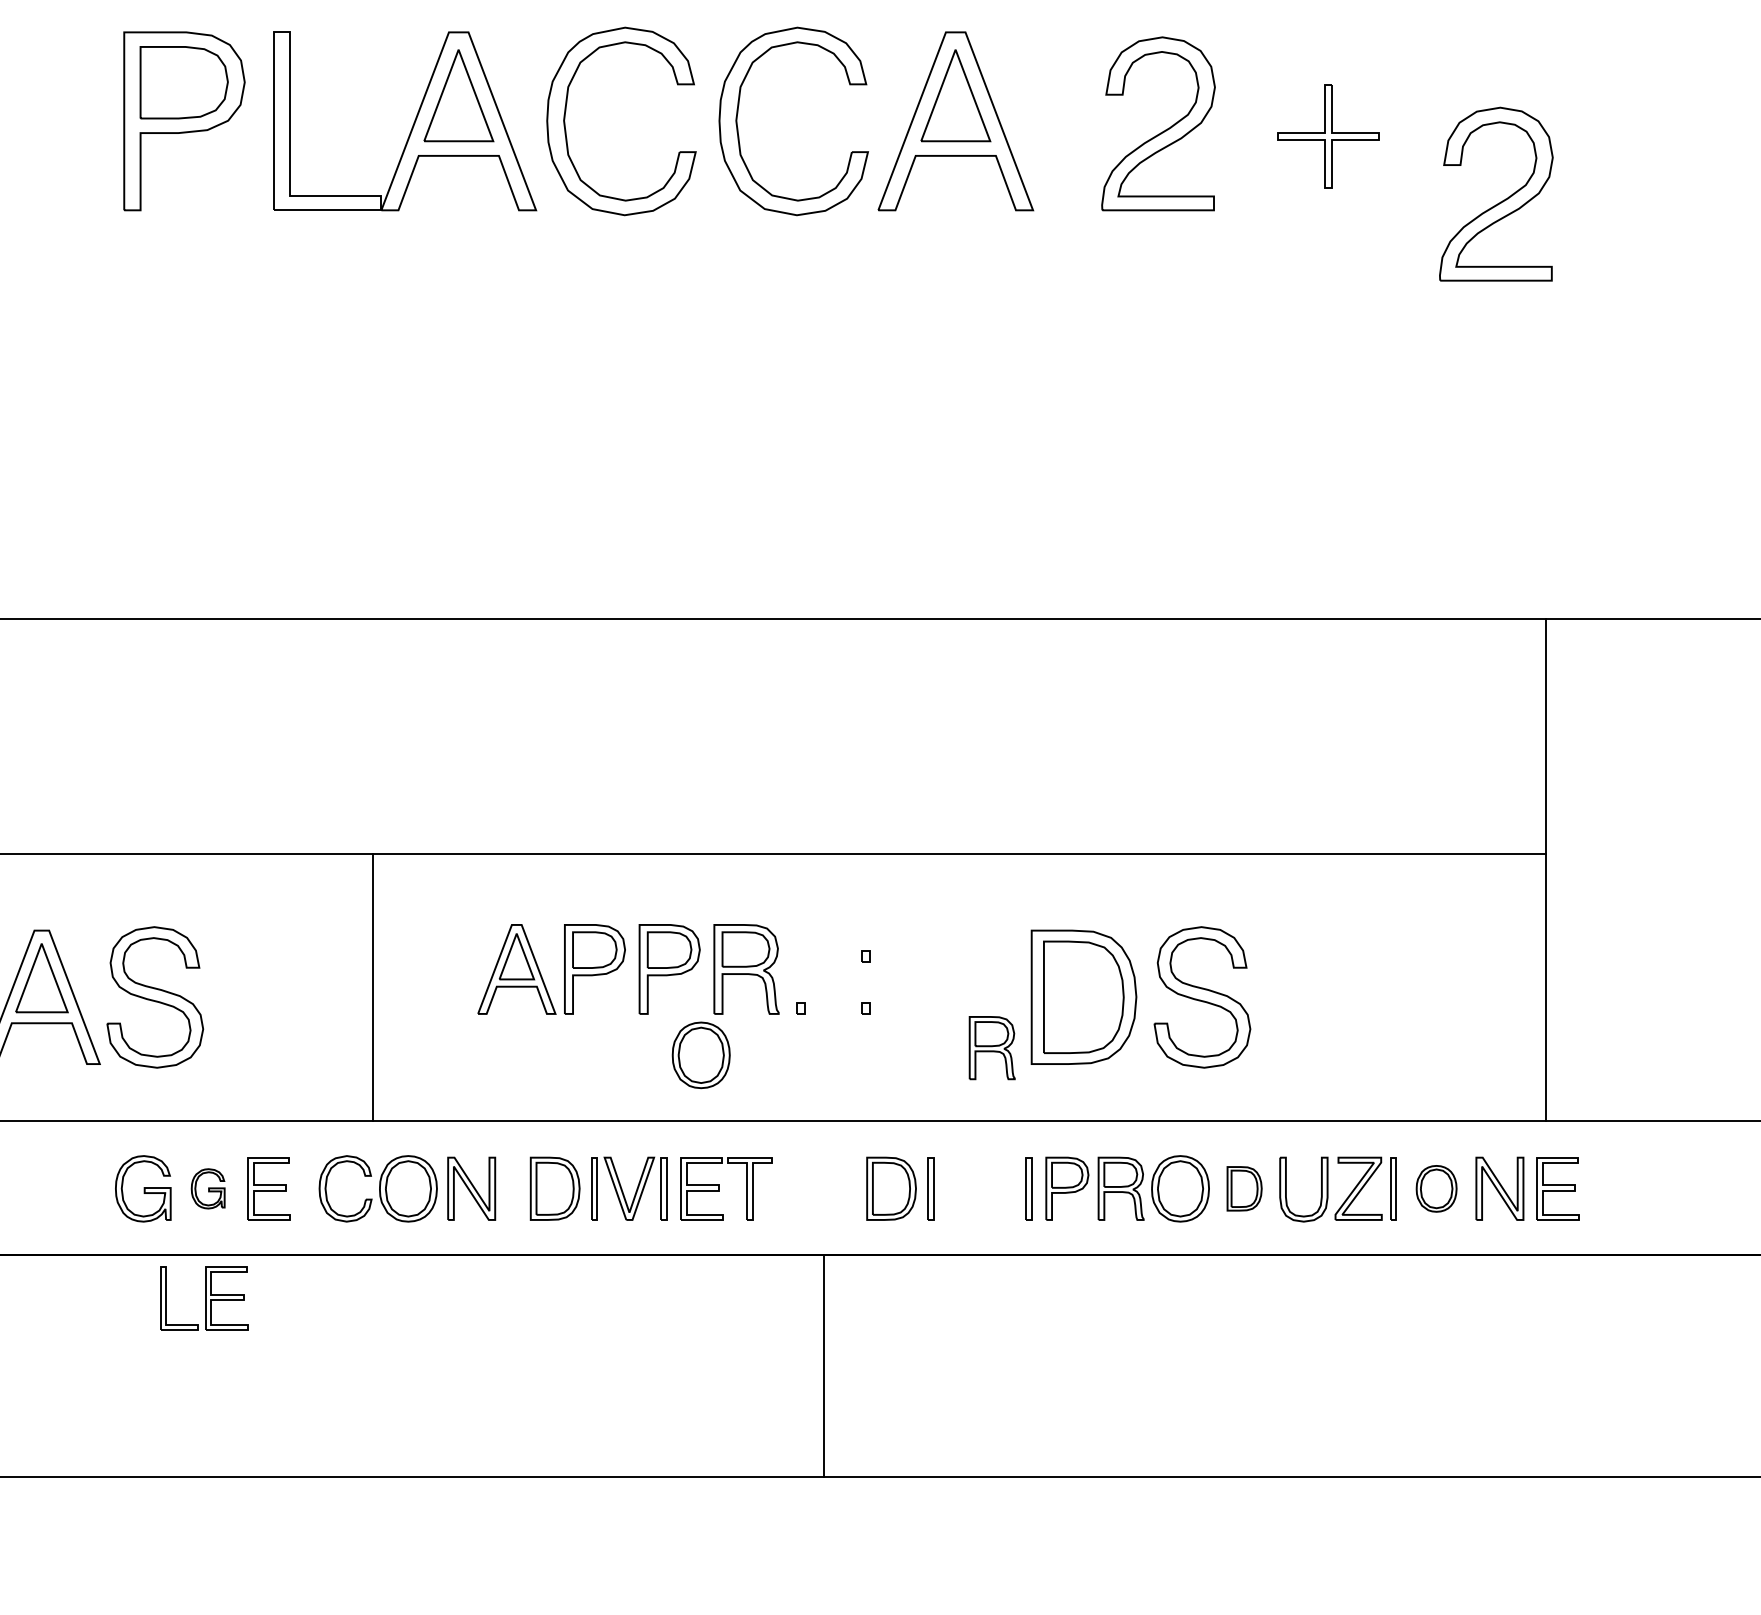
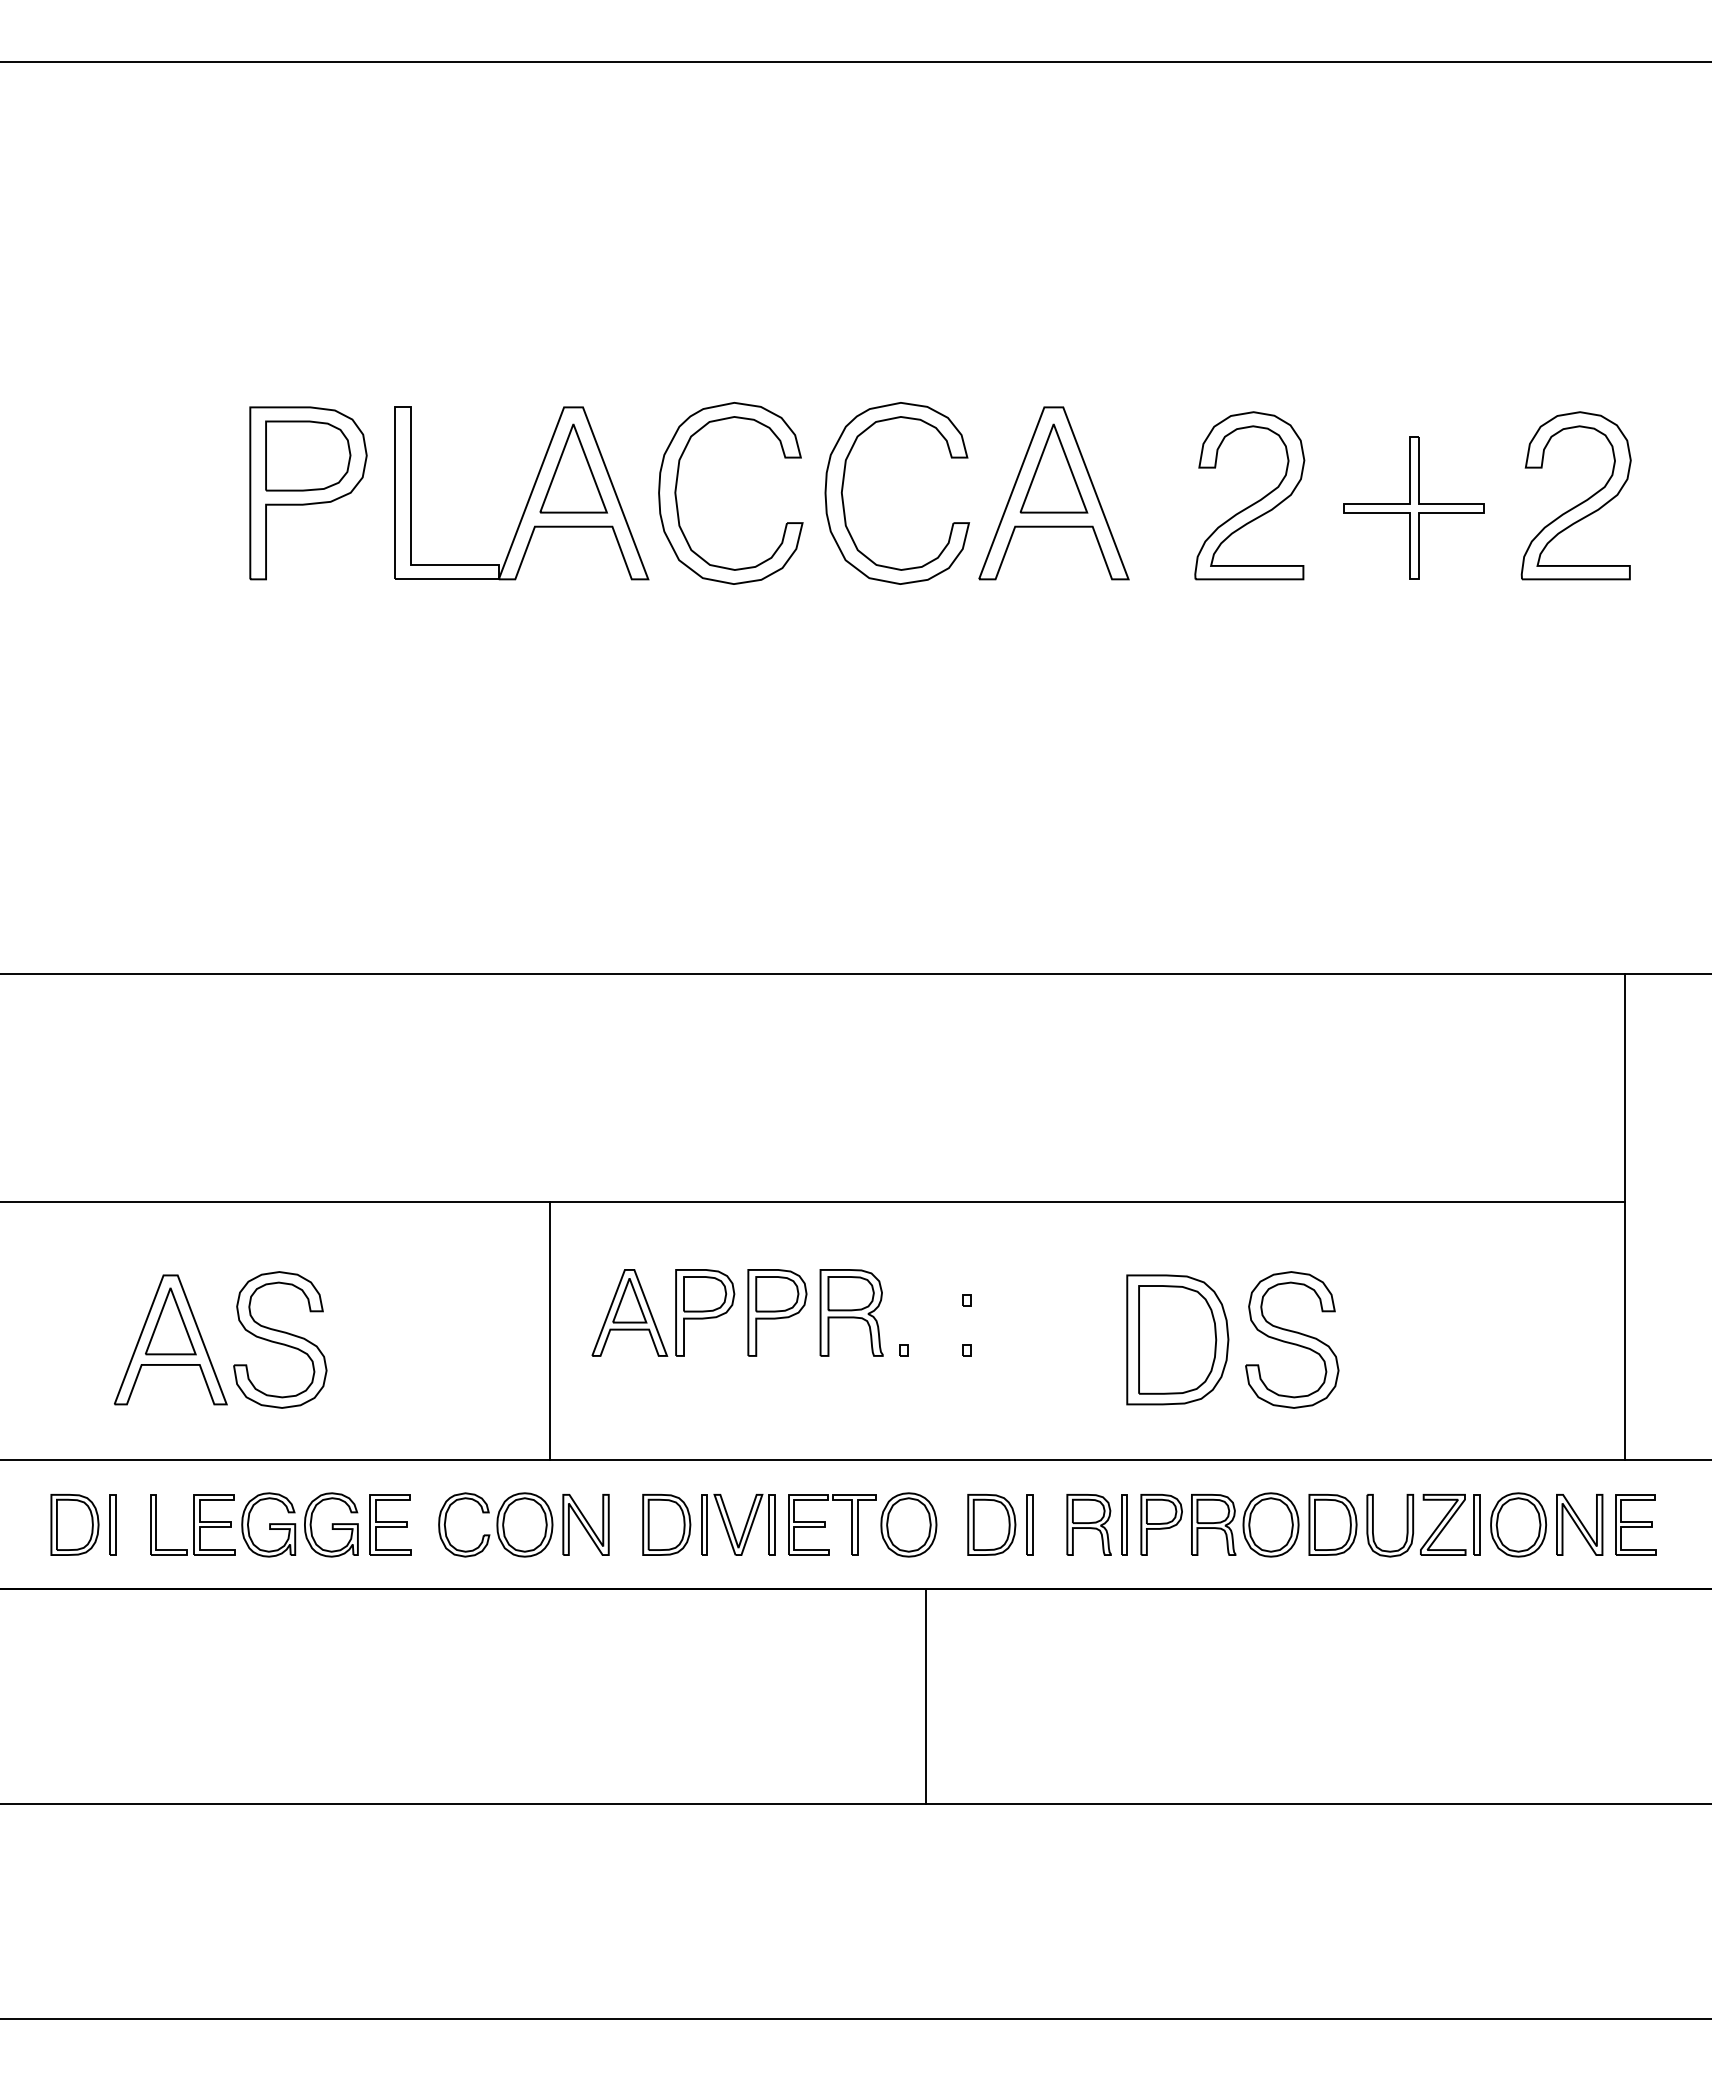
part: (1327, 135) -> (1413, 507), size x1.43
part: (1500, 201) -> (1580, 502), moved
line: (372, 987) -> (549, 1330), moved
part: (991, 1047) -> (1088, 1524), moved
part: (700, 1054) -> (908, 1524), moved
part: (208, 1188) -> (331, 1524), size x1.67
part: (1244, 1188) -> (1332, 1524), size x1.43
part: (1436, 1188) -> (1518, 1524), size x1.43
part: (204, 1298) -> (192, 1524), moved

